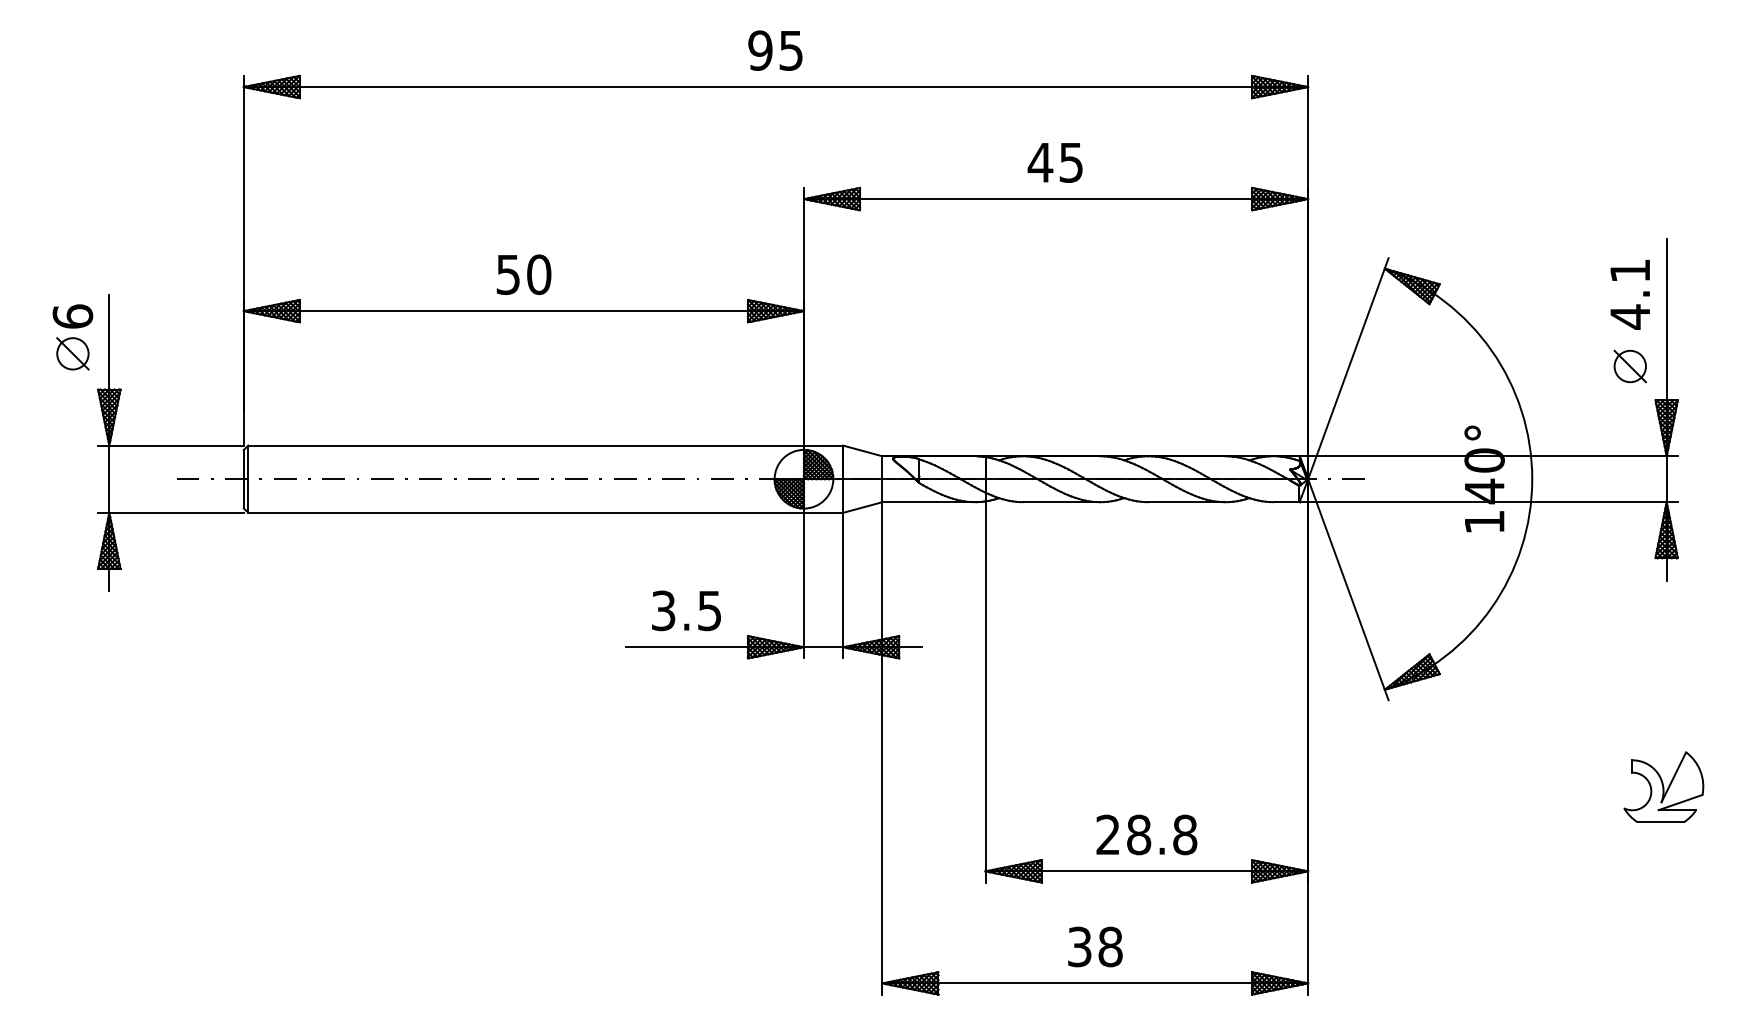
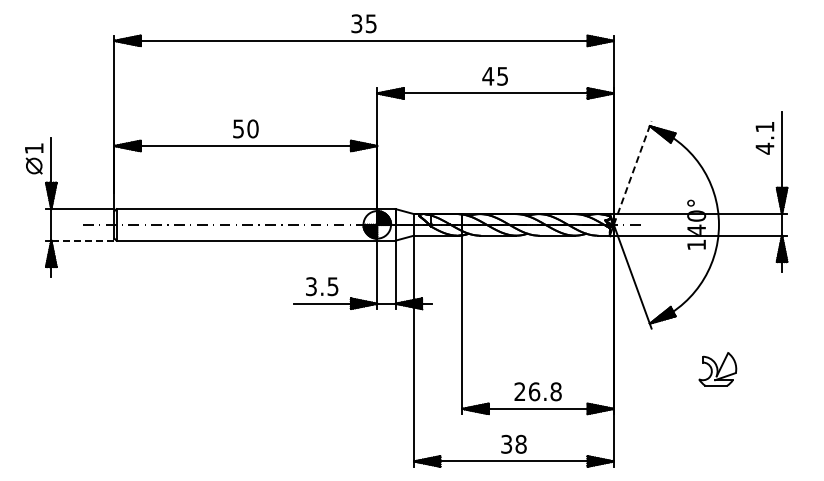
text: (759, 50) -> (356, 23), 95 -> 35
text: (71, 316) -> (33, 148), 6 -> 1
part: (1629, 365) -> (764, 171), removed
line: (1347, 367) -> (632, 172), solid -> dashed
line: (175, 512) -> (82, 240), solid -> dashed
part: (1663, 787) -> (717, 369), moved
text: (1139, 834) -> (534, 391), 28.8 -> 26.8

